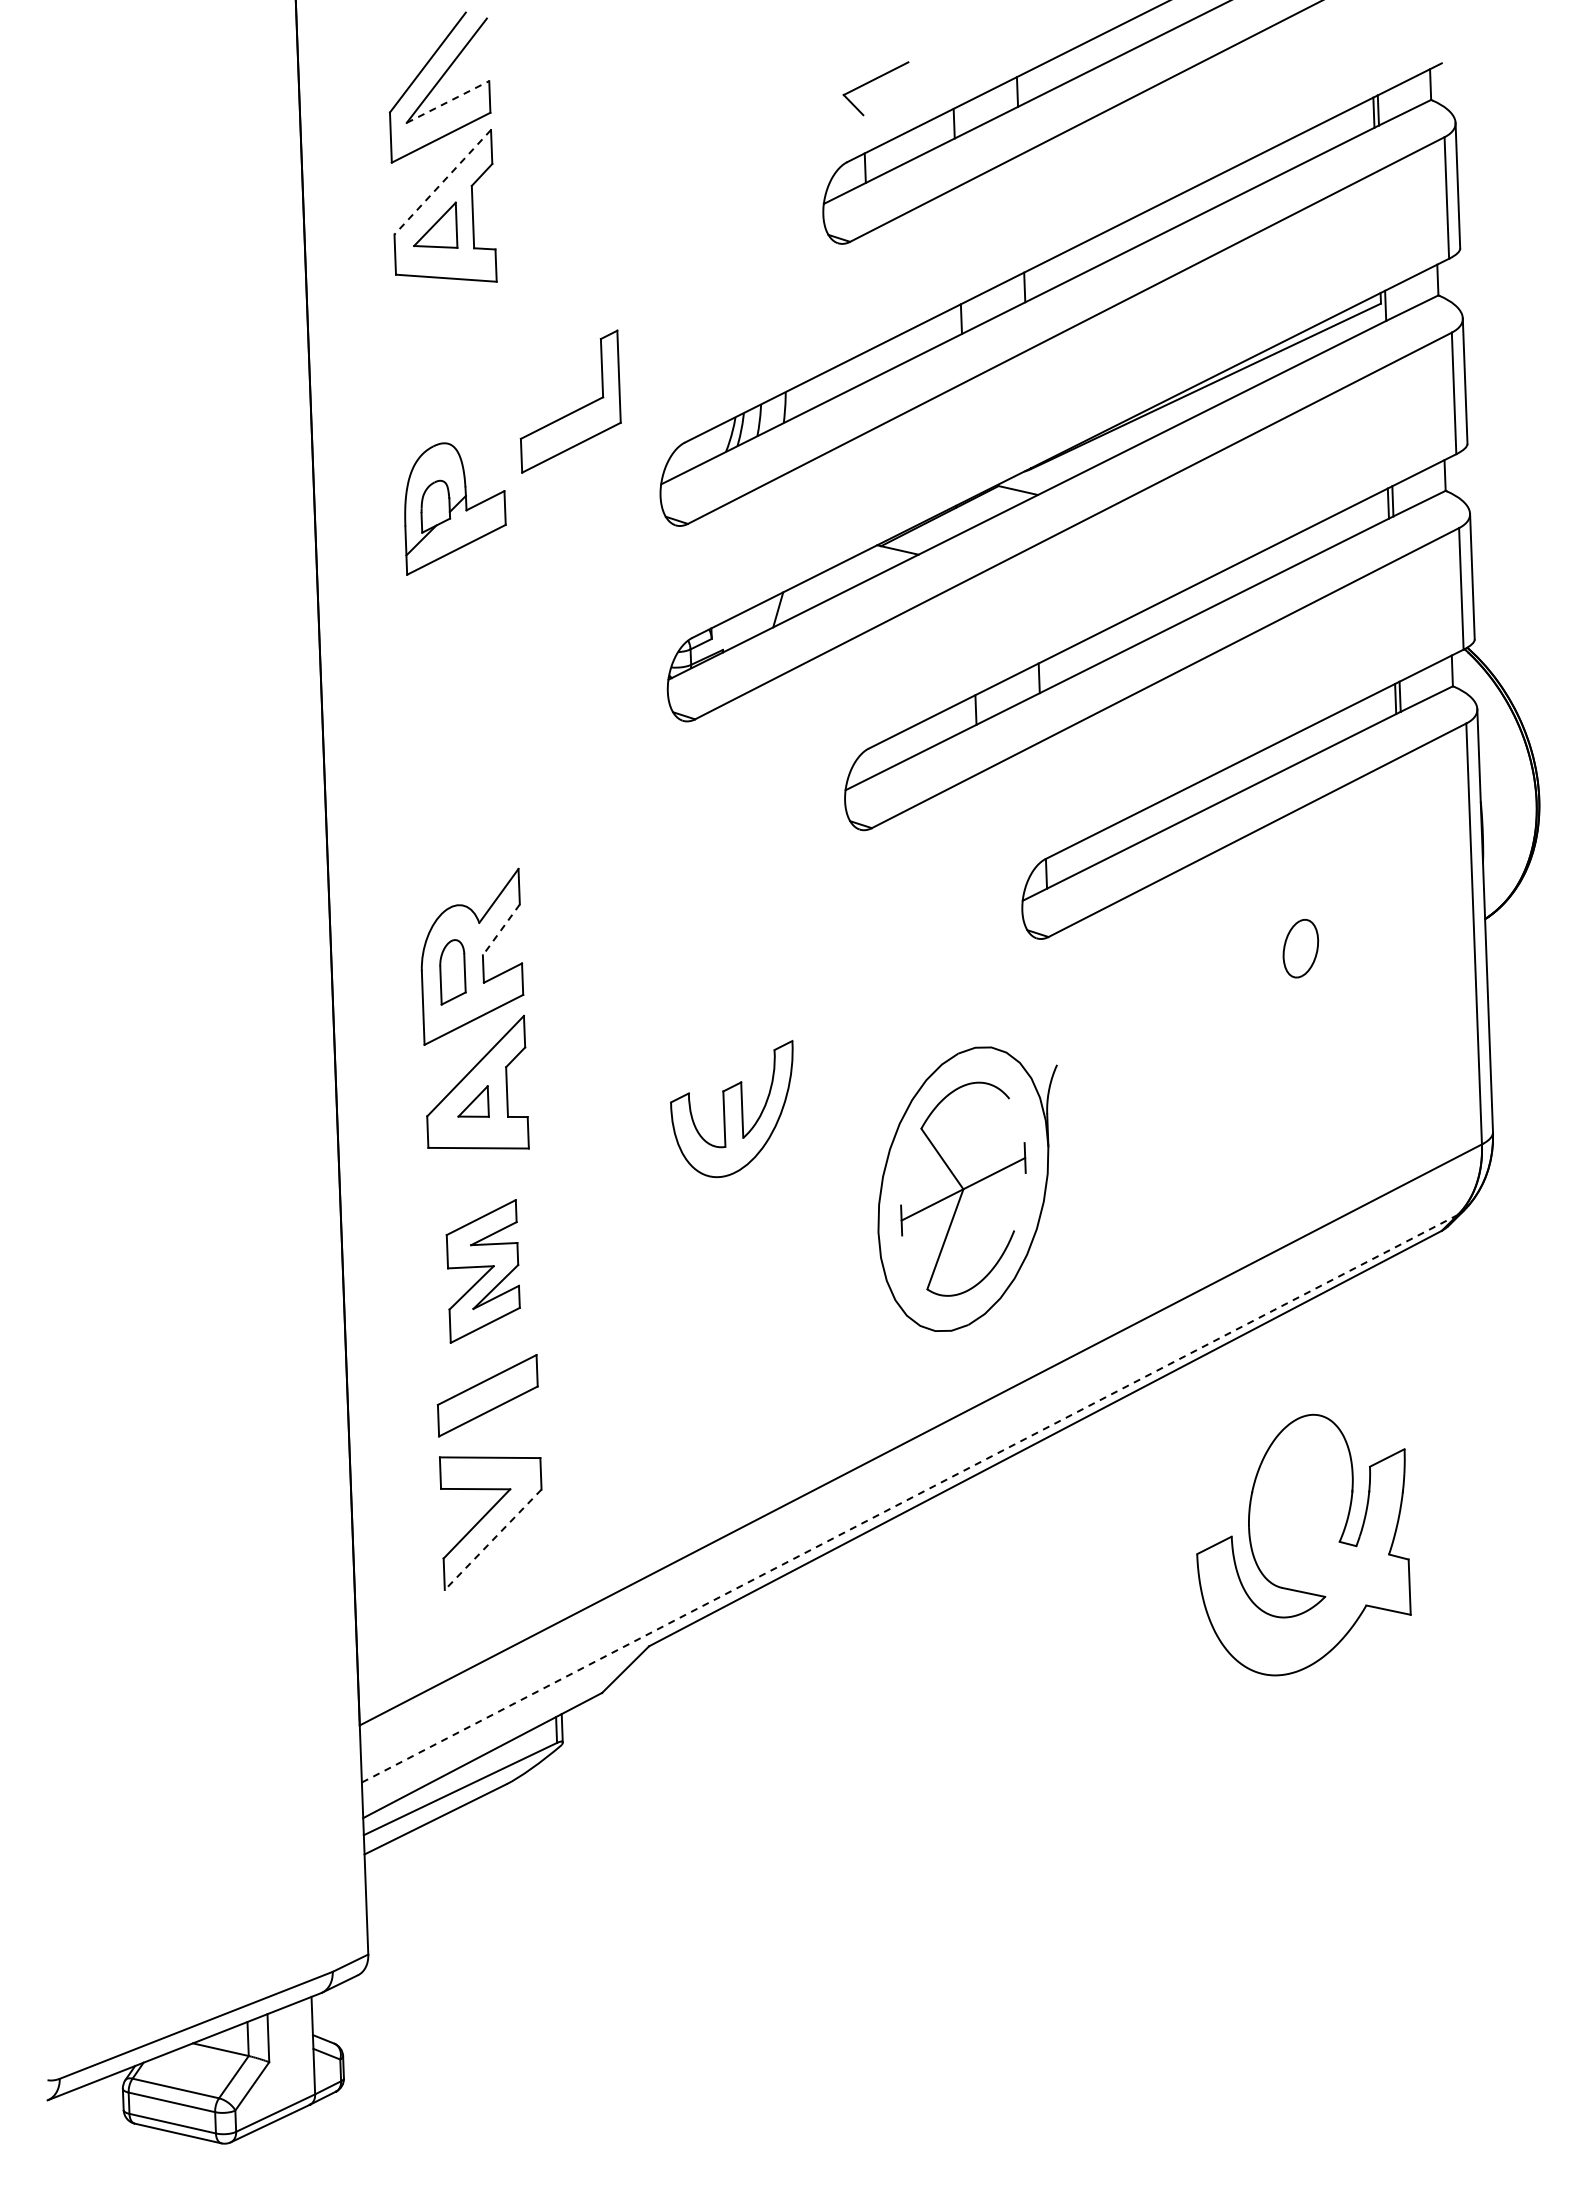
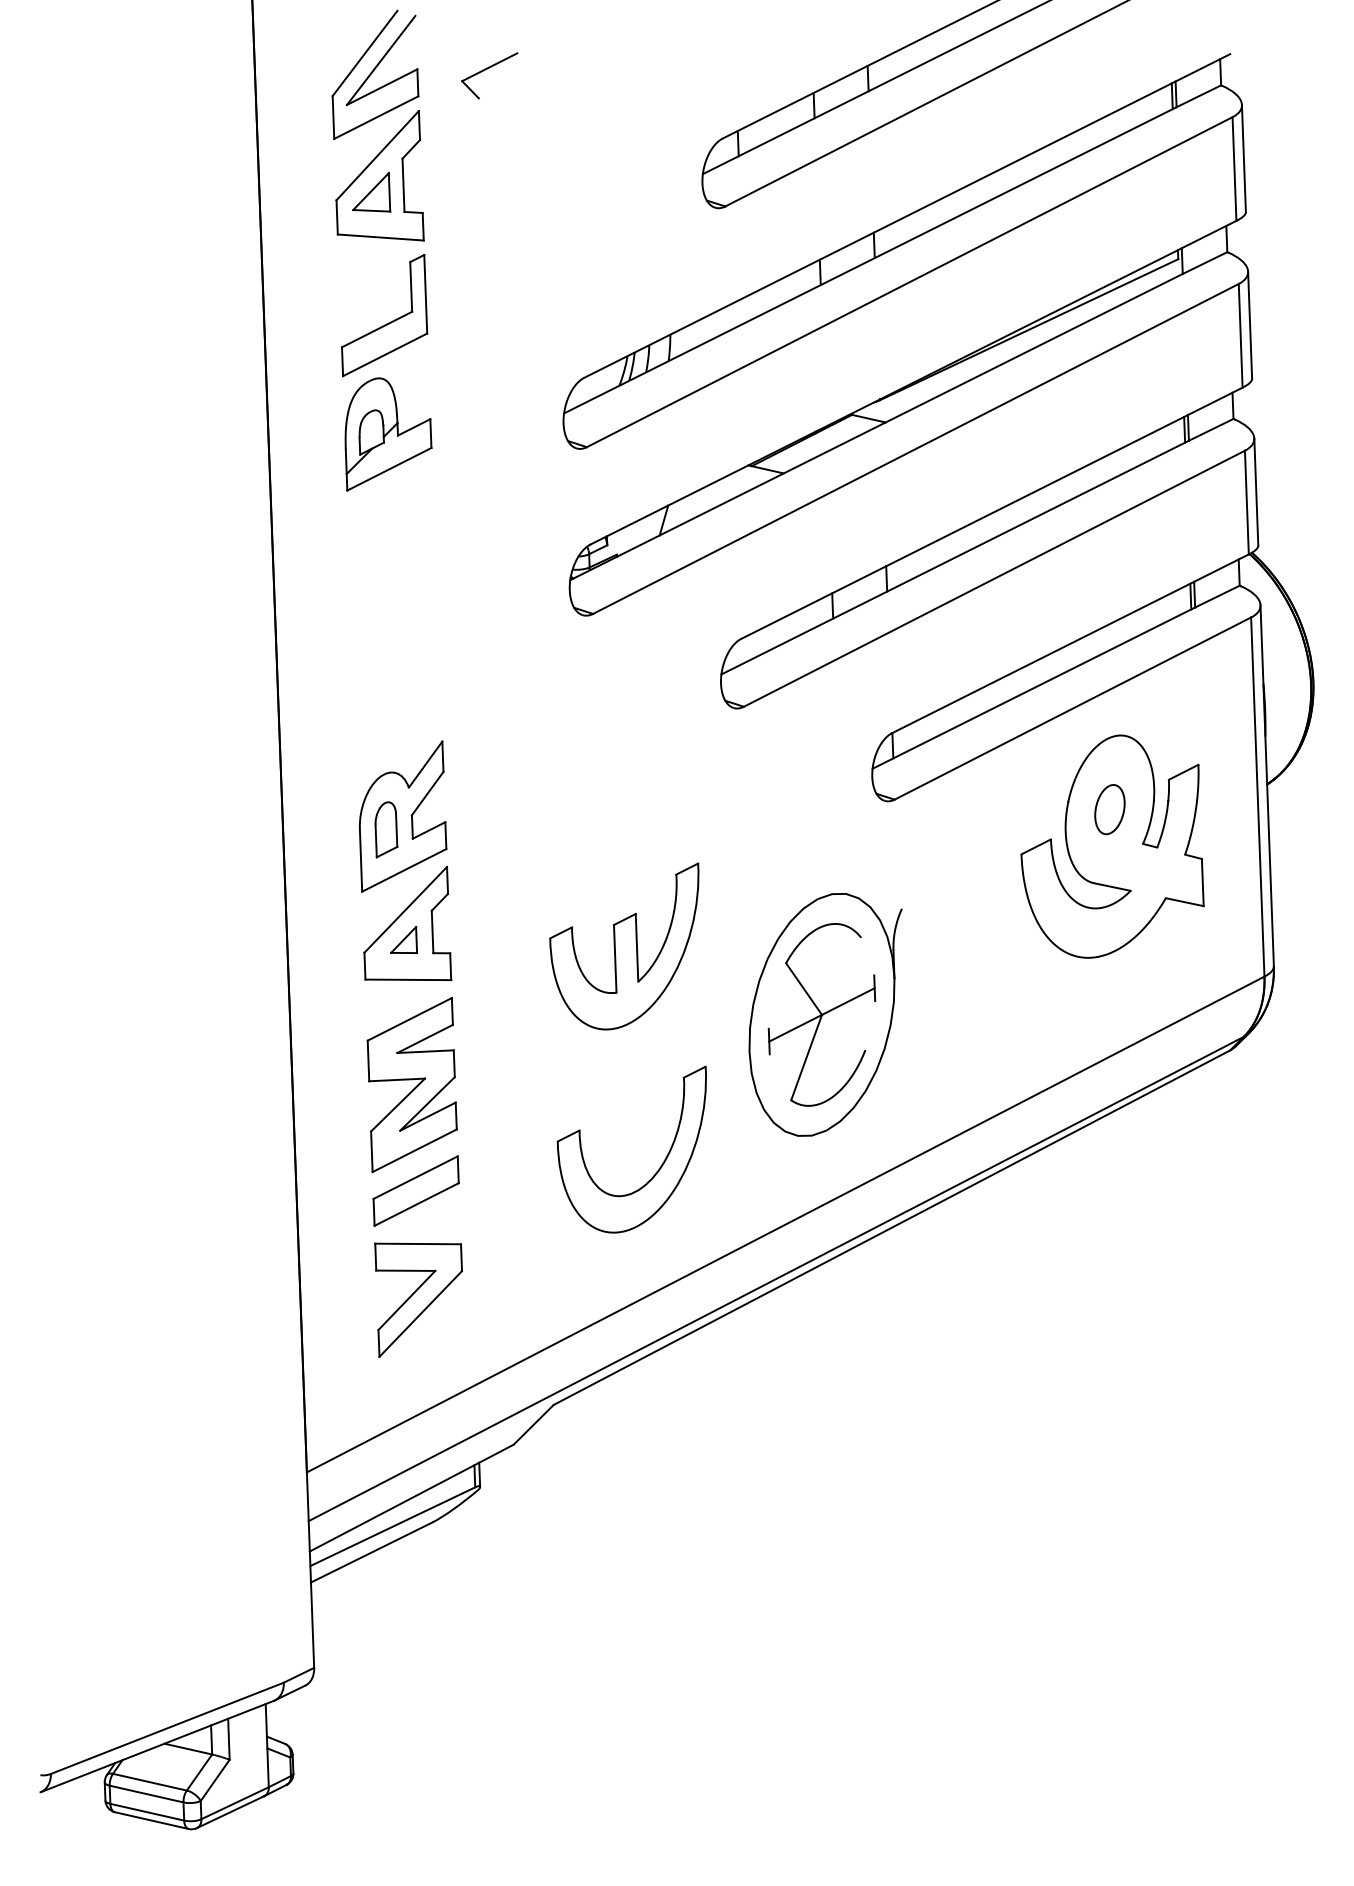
part: (872, 81) -> (486, 69), moved
line: (448, 101) -> (382, 86), dashed -> solid
line: (442, 182) -> (377, 155), dashed -> solid
part: (574, 410) -> (387, 323), moved
line: (501, 930) -> (427, 794), dashed -> solid
part: (731, 1108) -> (624, 945), size x1.43
part: (483, 1271) -> (412, 1085), size x1.43
part: (773, 1367) -> (659, 1166), added
line: (910, 1498) -> (776, 1278), dashed -> solid
line: (493, 1539) -> (421, 1313), dashed -> solid
part: (1303, 1544) -> (1112, 846), moved

